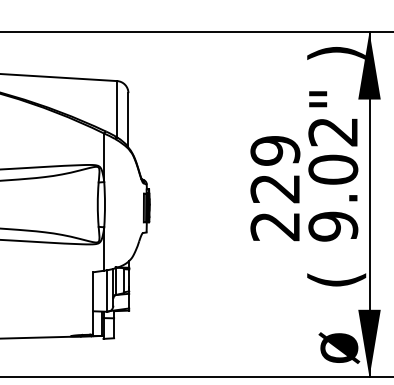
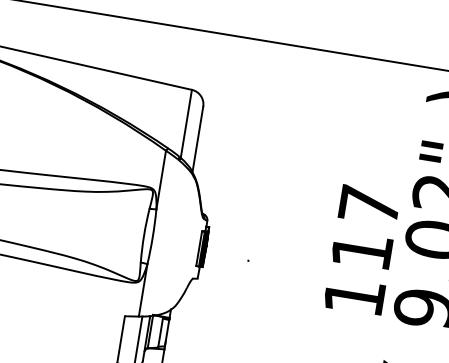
text: (275, 188) -> (362, 251), 229 -> 117

